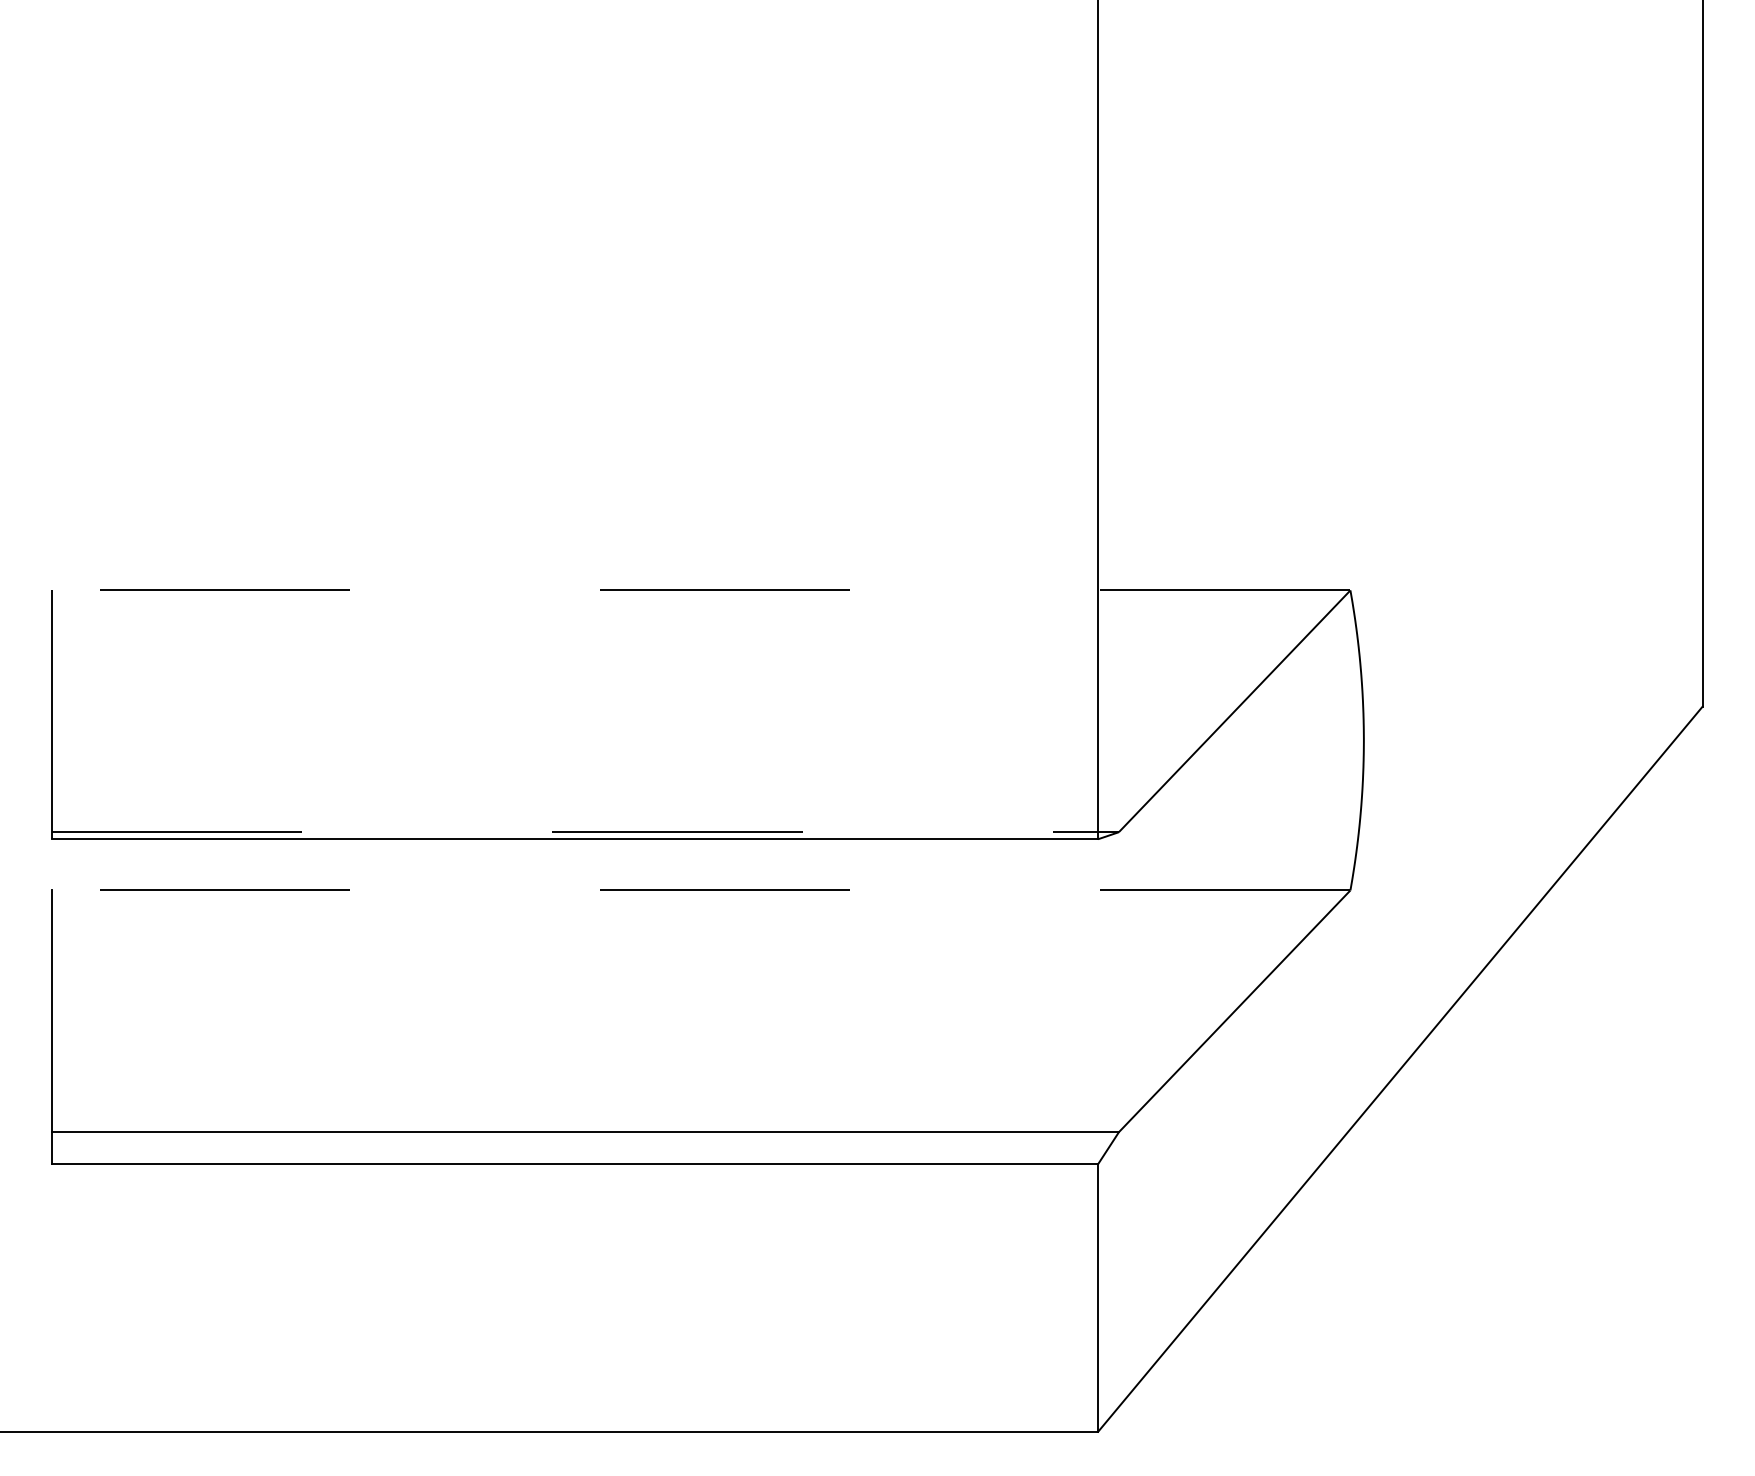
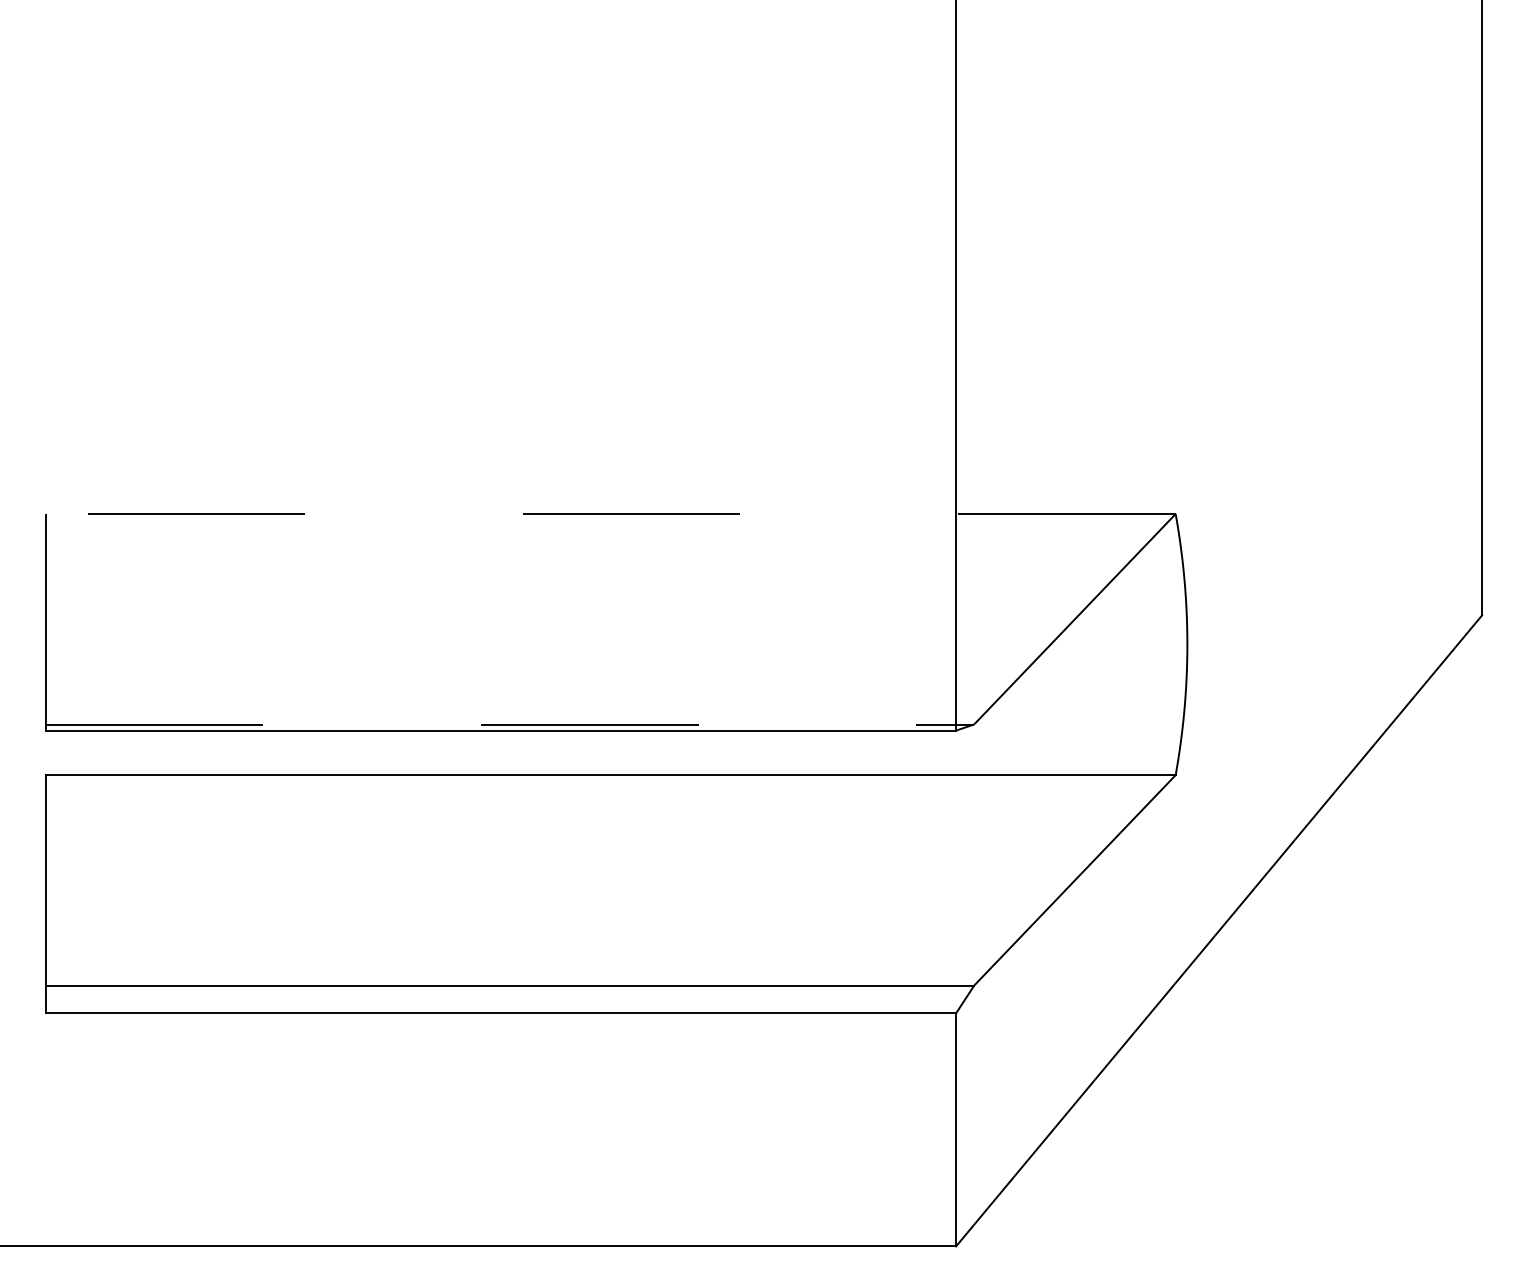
line: (701, 890) -> (610, 775), dashed -> solid

